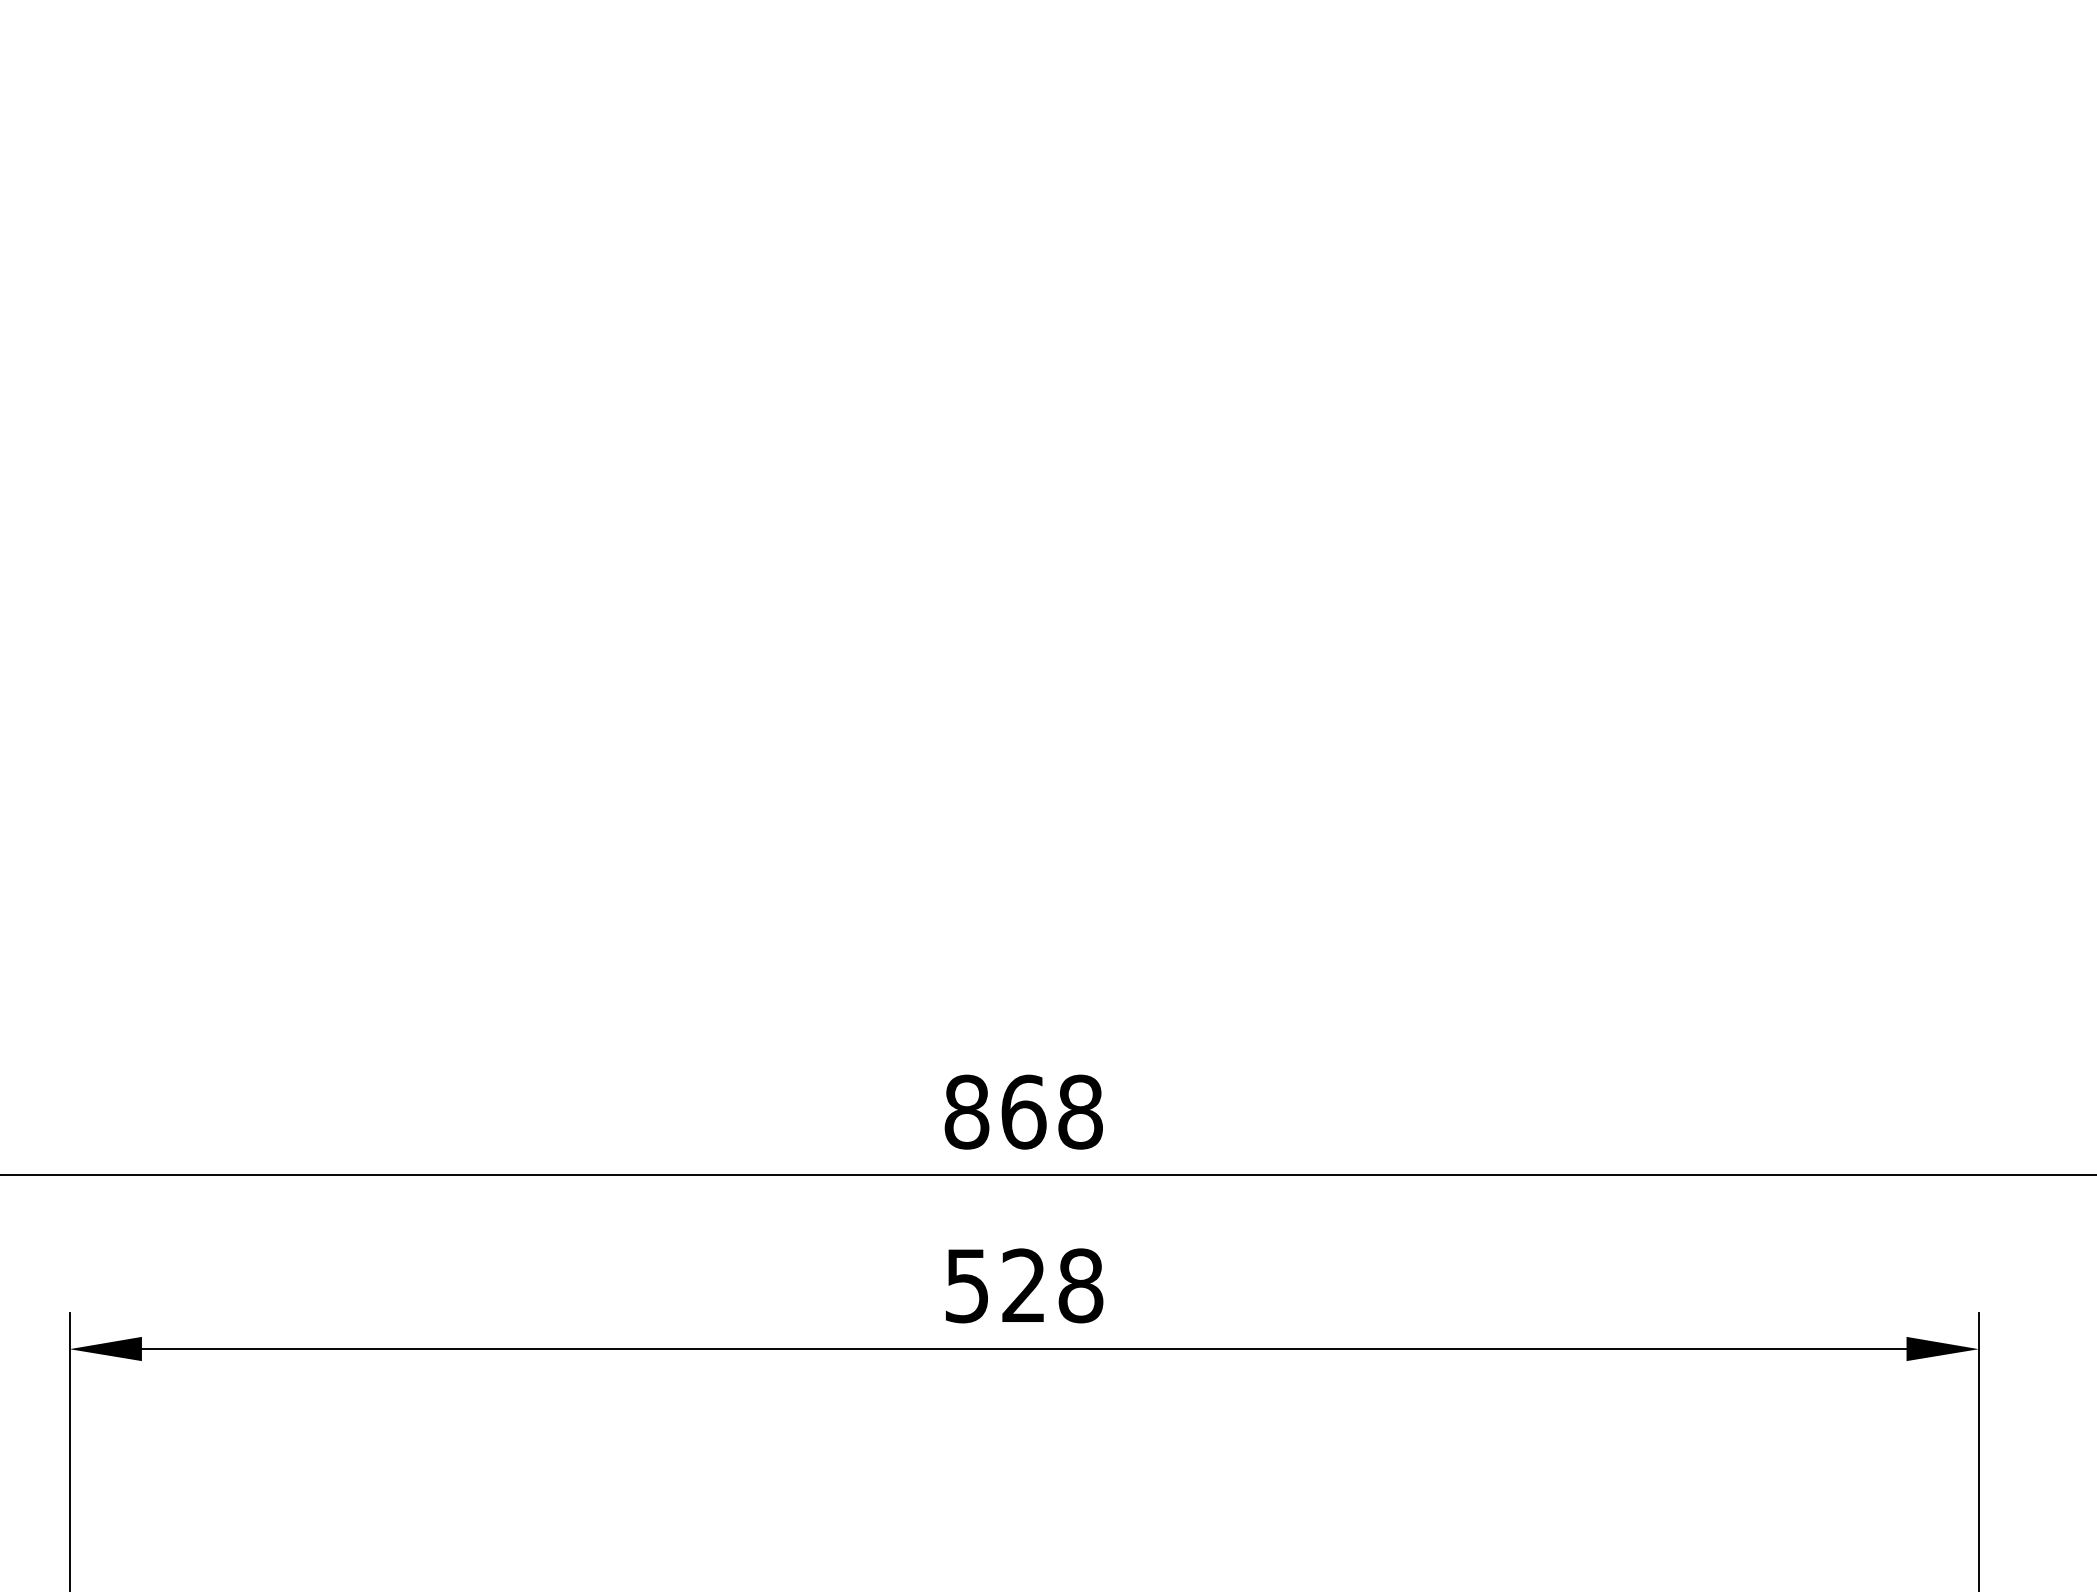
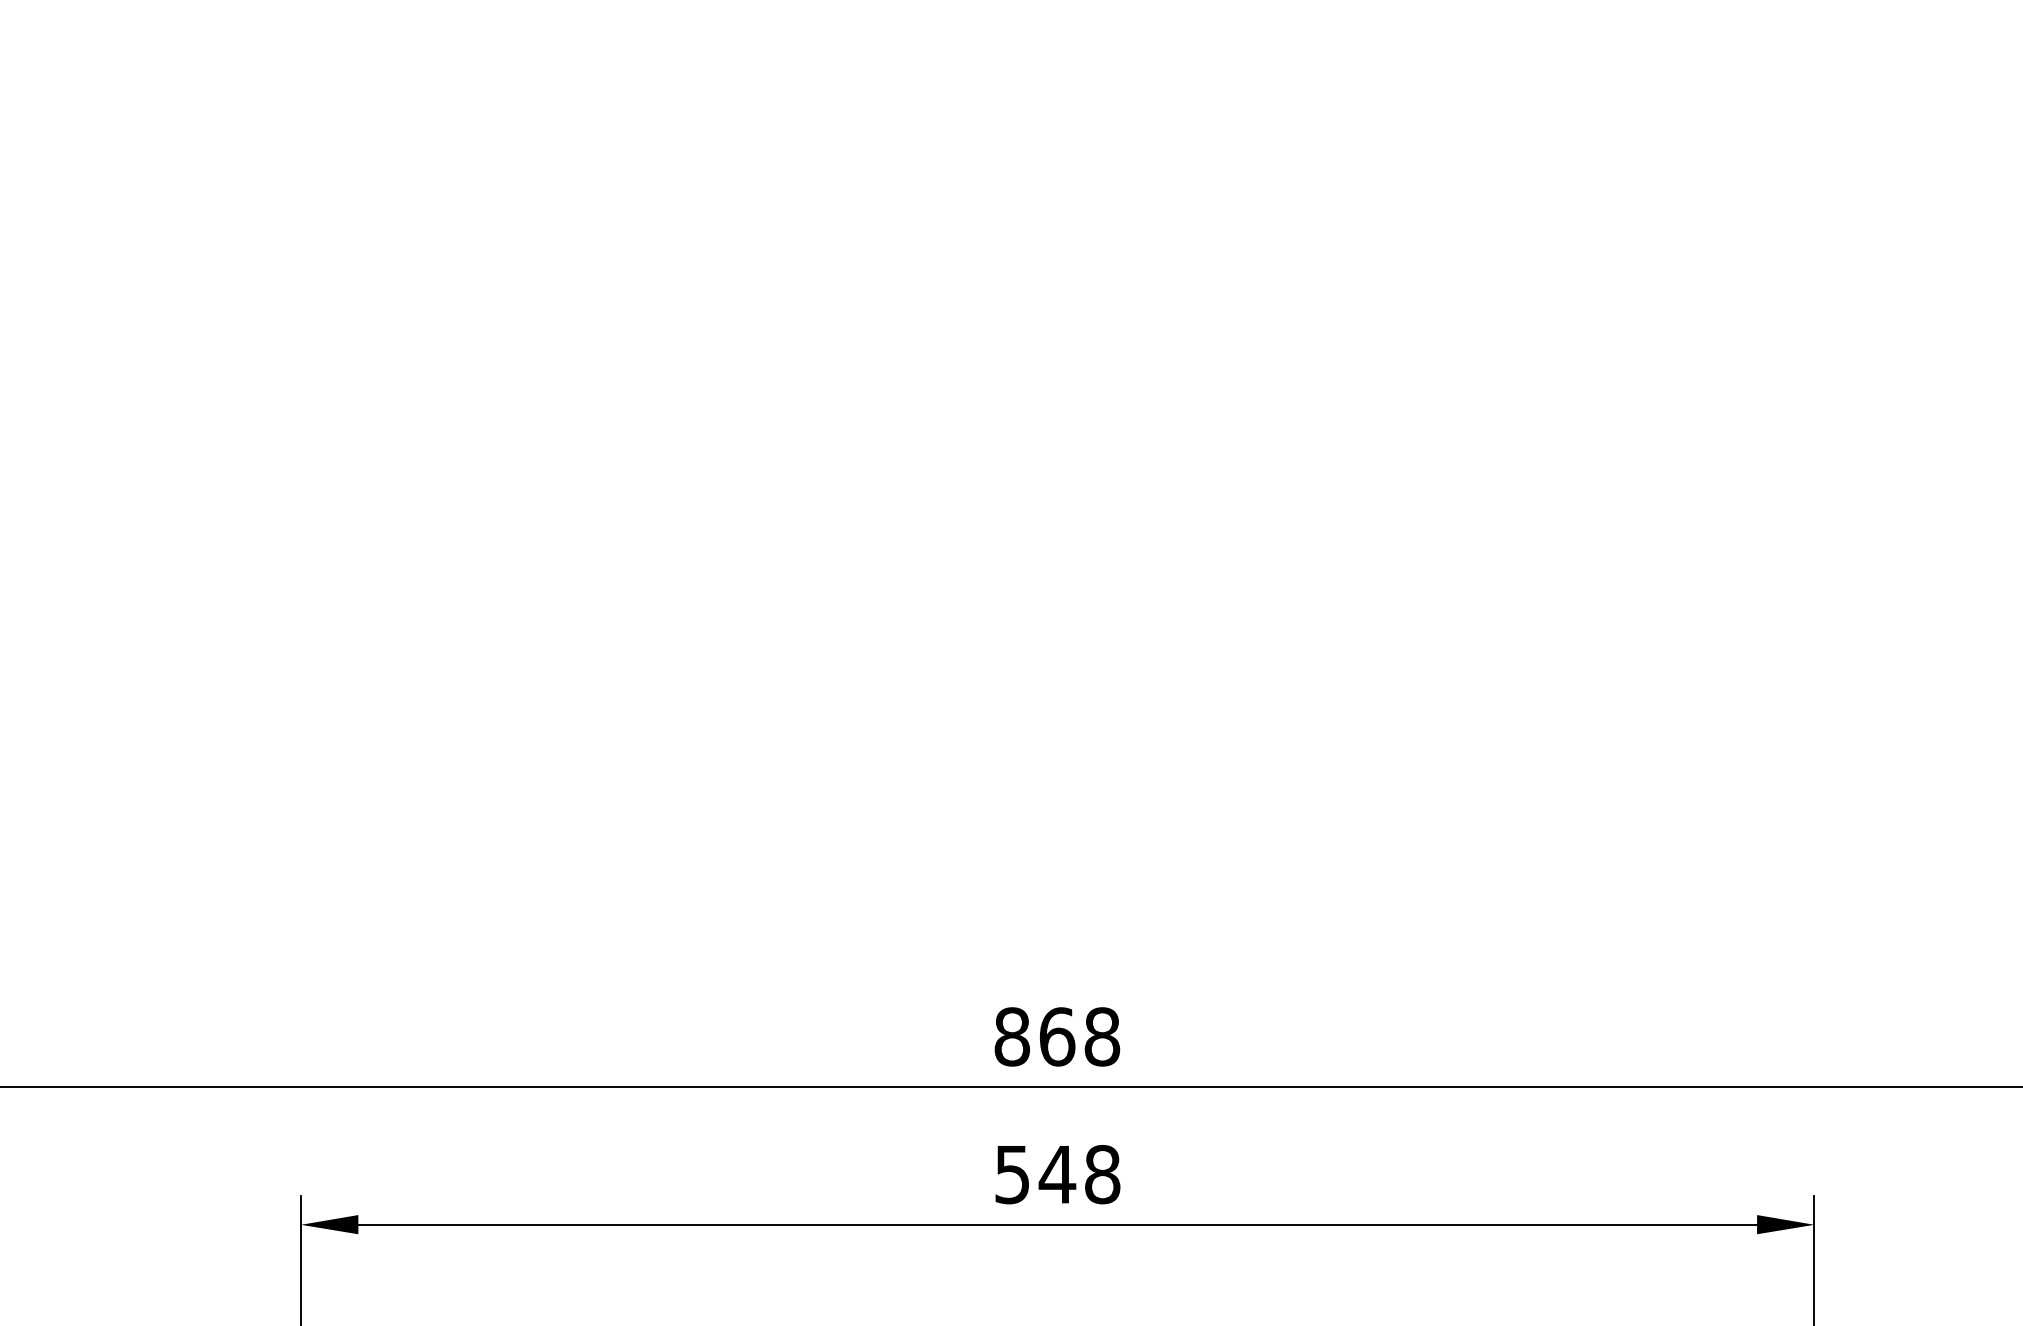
text: (1023, 1285) -> (1057, 1174), 528 -> 548

